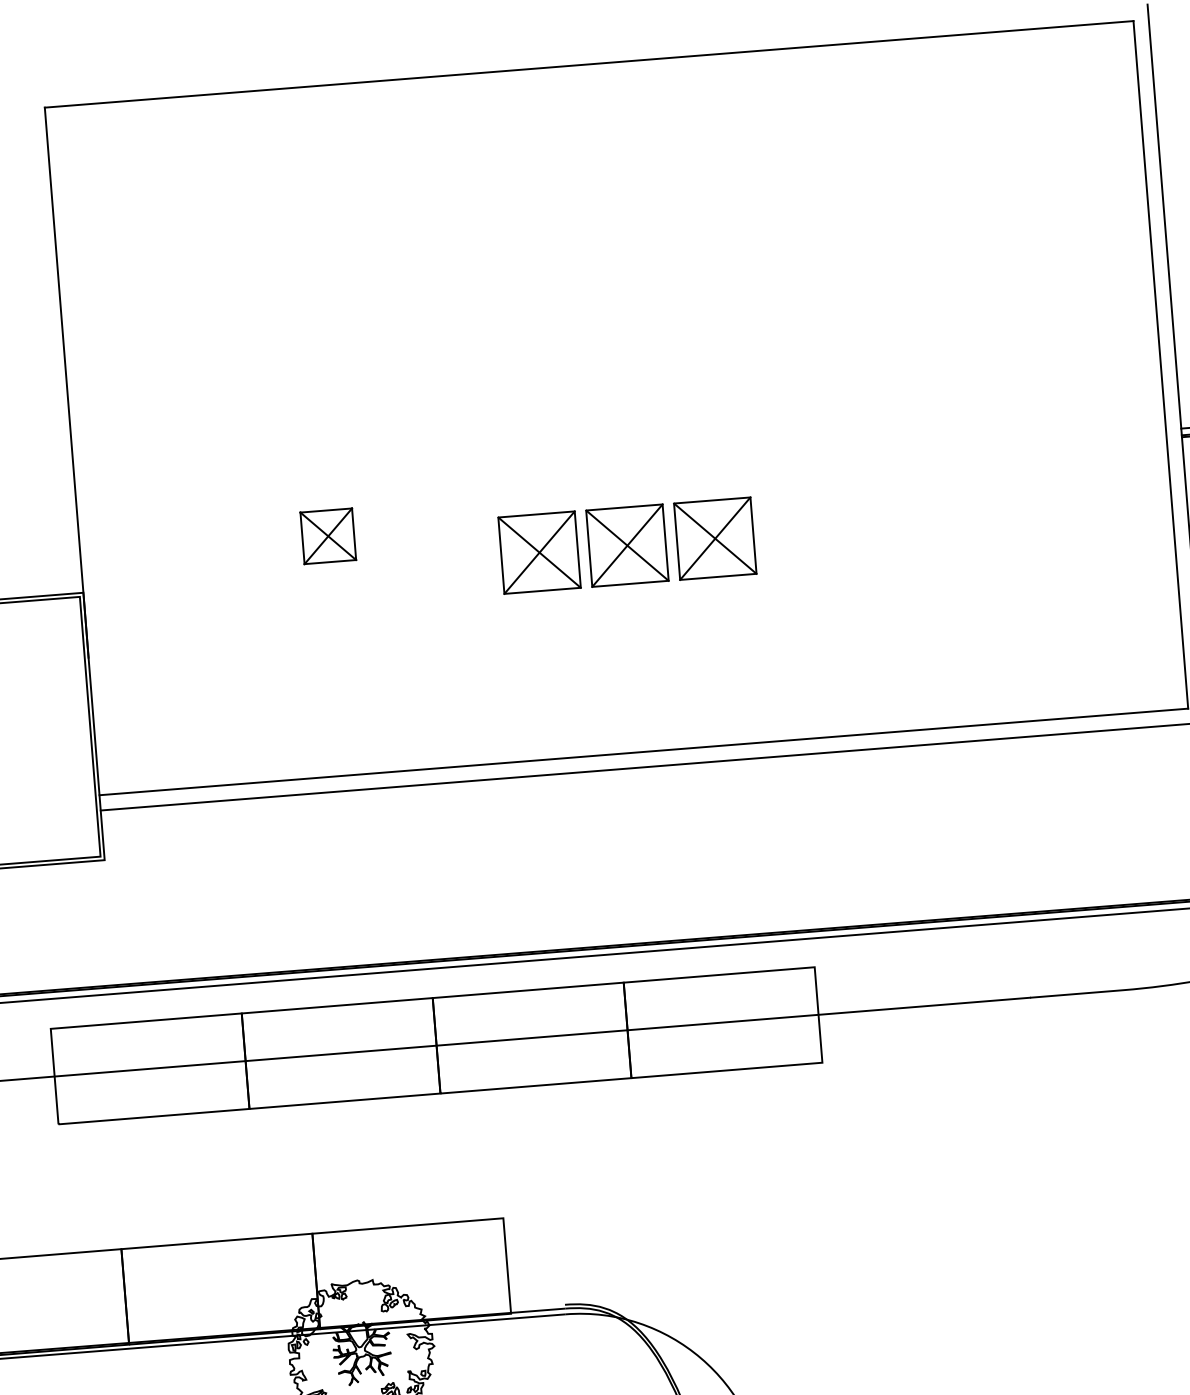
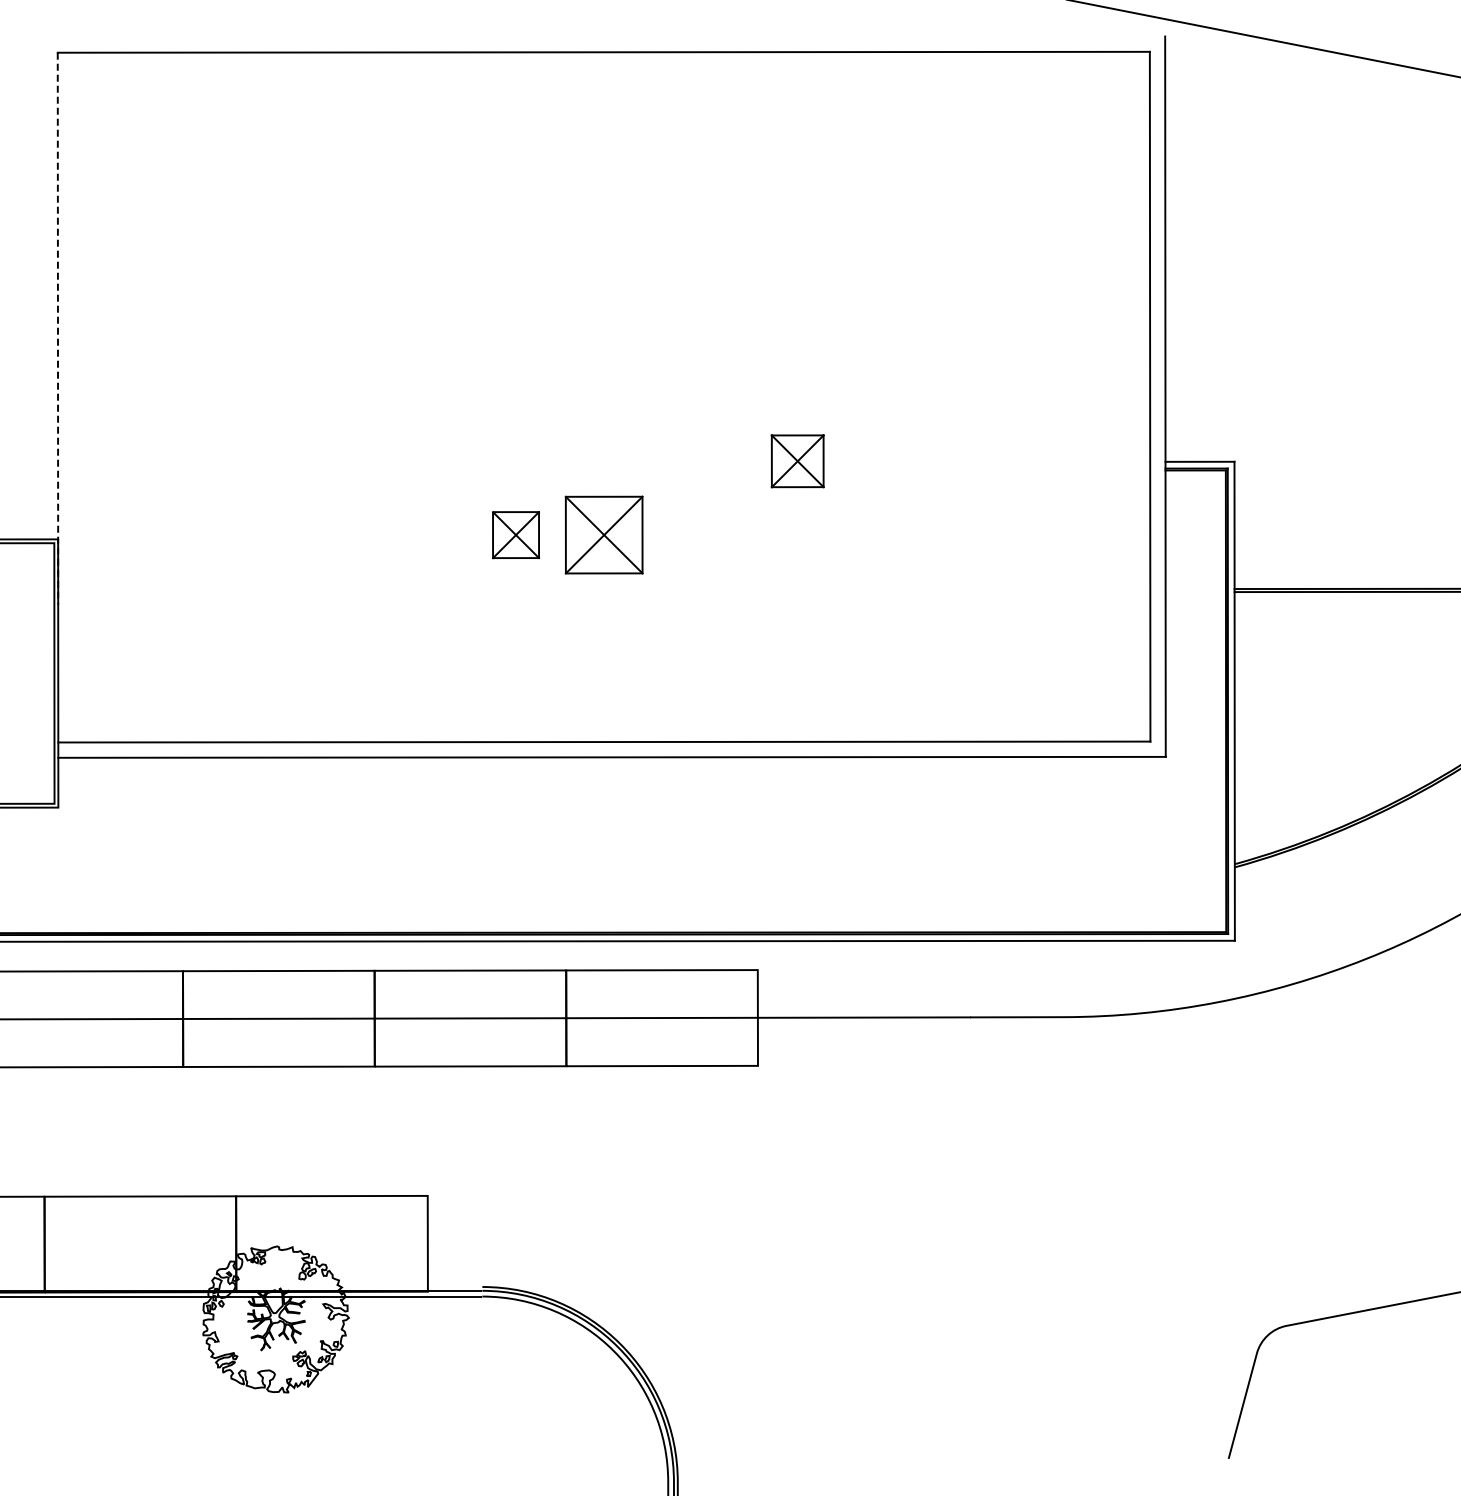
line: (66, 382) -> (57, 328), solid -> dashed
part: (328, 536) -> (797, 461), moved
part: (714, 538) -> (691, 534), removed
part: (538, 552) -> (515, 534), size x0.6

